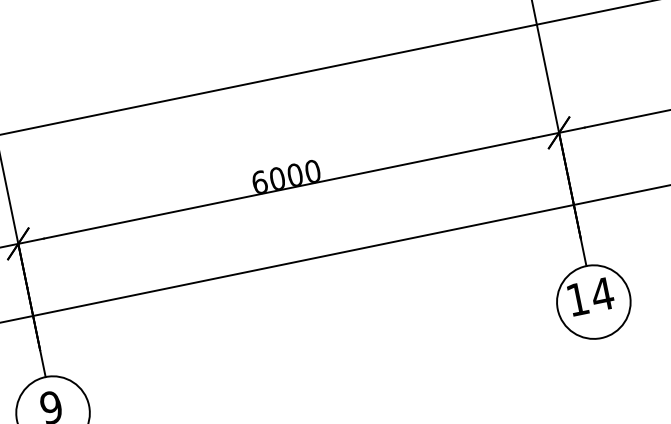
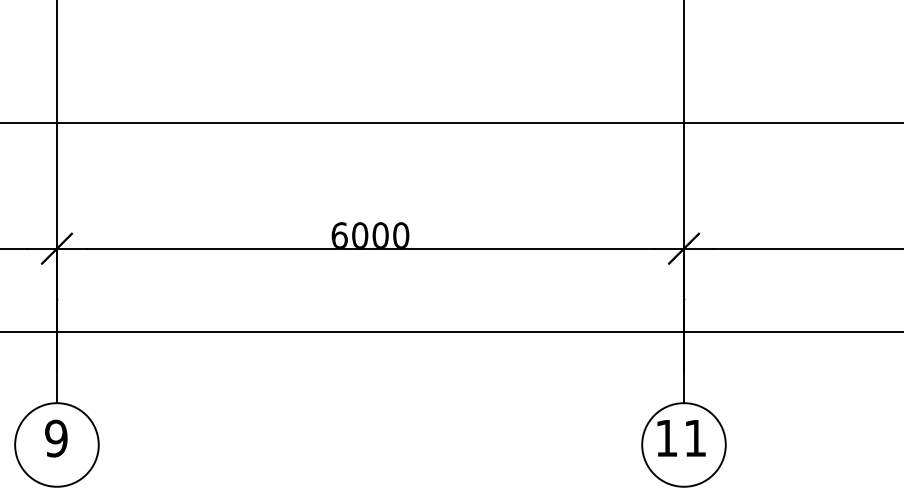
text: (602, 294) -> (695, 438), 14 -> 11

